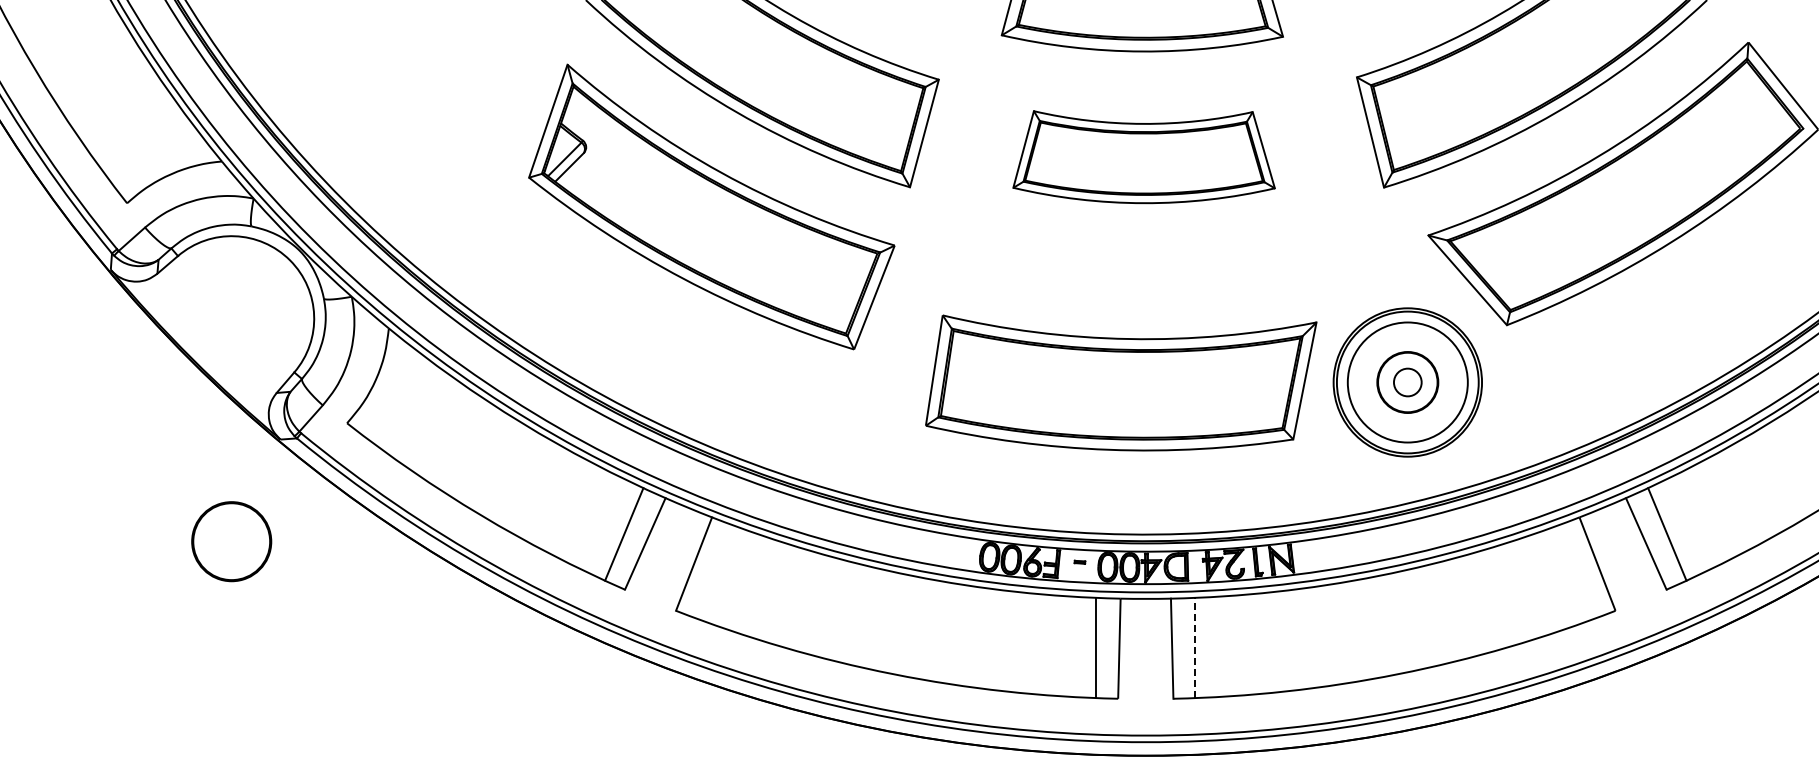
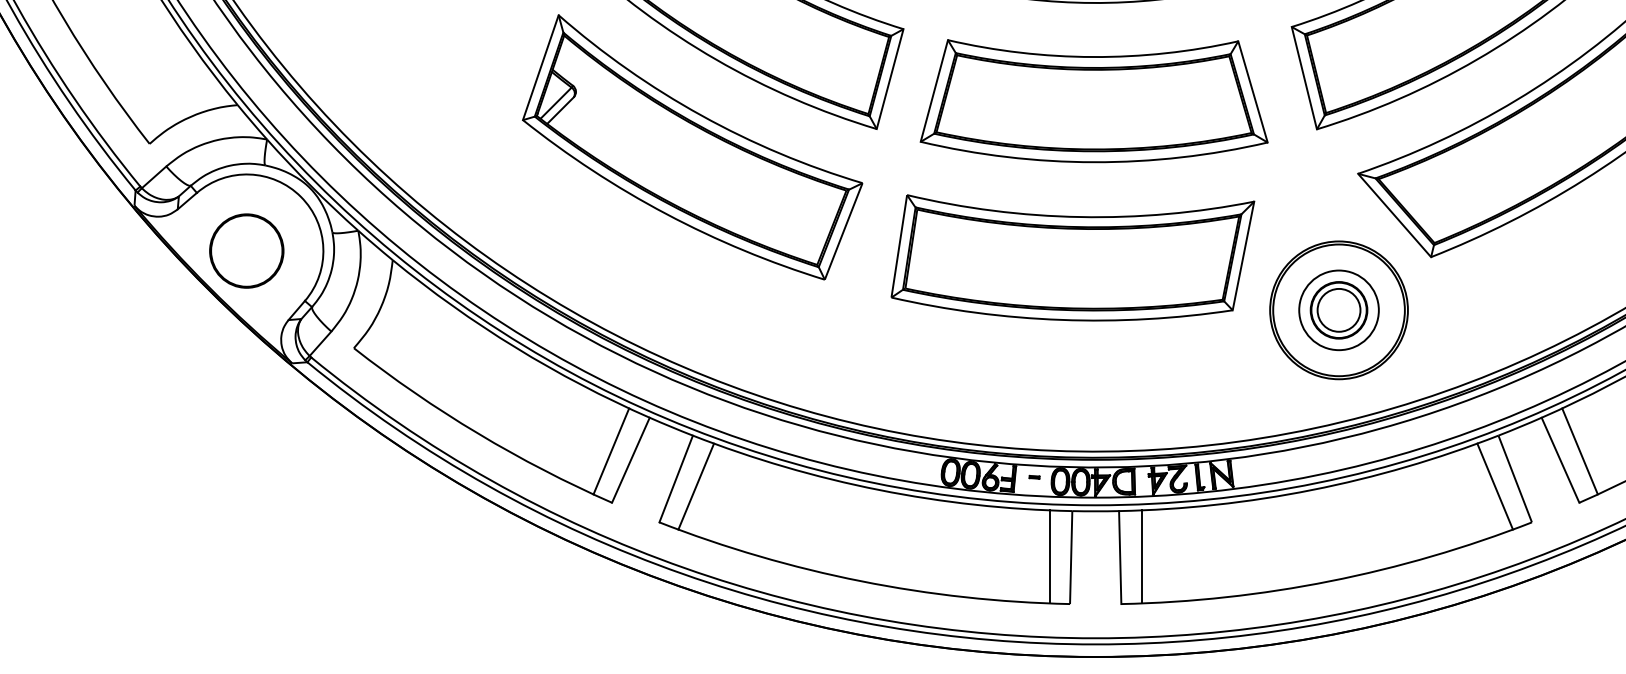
part: (1143, 156) -> (1093, 100), size x1.43
part: (1121, 382) -> (1073, 257), moved
circle: (1407, 382) -> (1338, 310), size x0.71
circle: (1407, 382) -> (1338, 310), size x1.67
circle: (231, 541) -> (246, 250), moved
line: (715, 571) -> (696, 485), added
line: (1575, 571) -> (1494, 485), added
line: (1195, 647) -> (1141, 556), dashed -> solid

